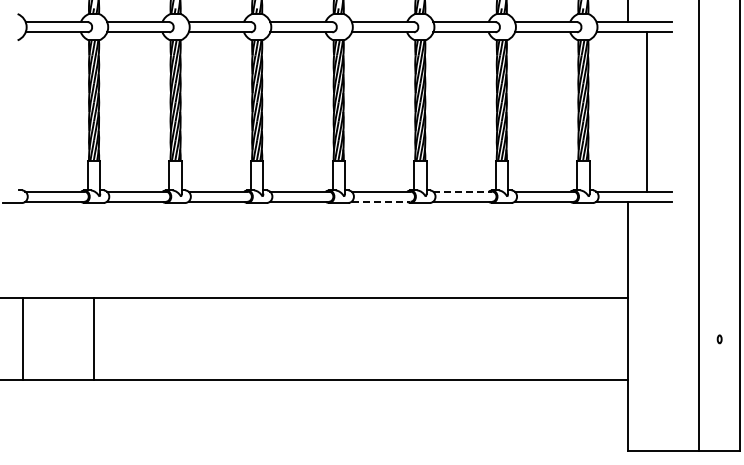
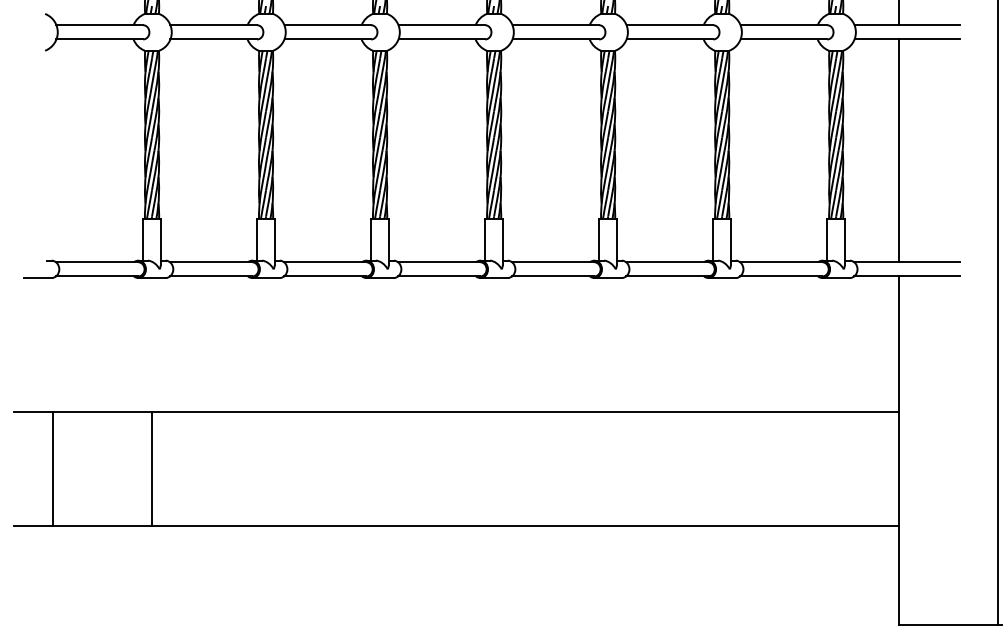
line: (647, 111) -> (899, 150), moved
line: (463, 191) -> (668, 262), dashed -> solid
line: (381, 201) -> (553, 276), dashed -> solid

